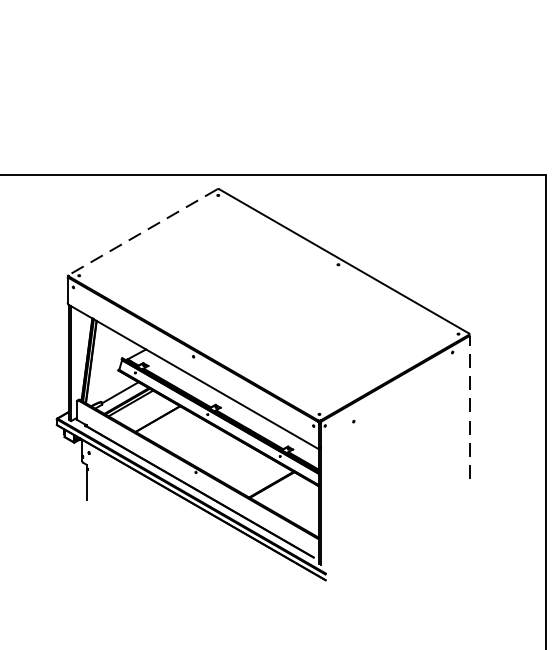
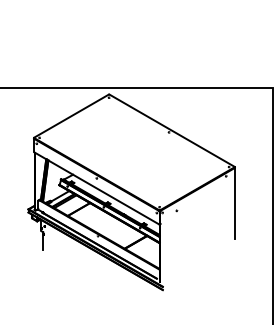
line: (142, 232) -> (71, 116), dashed -> solid
line: (469, 407) -> (234, 203), dashed -> solid

